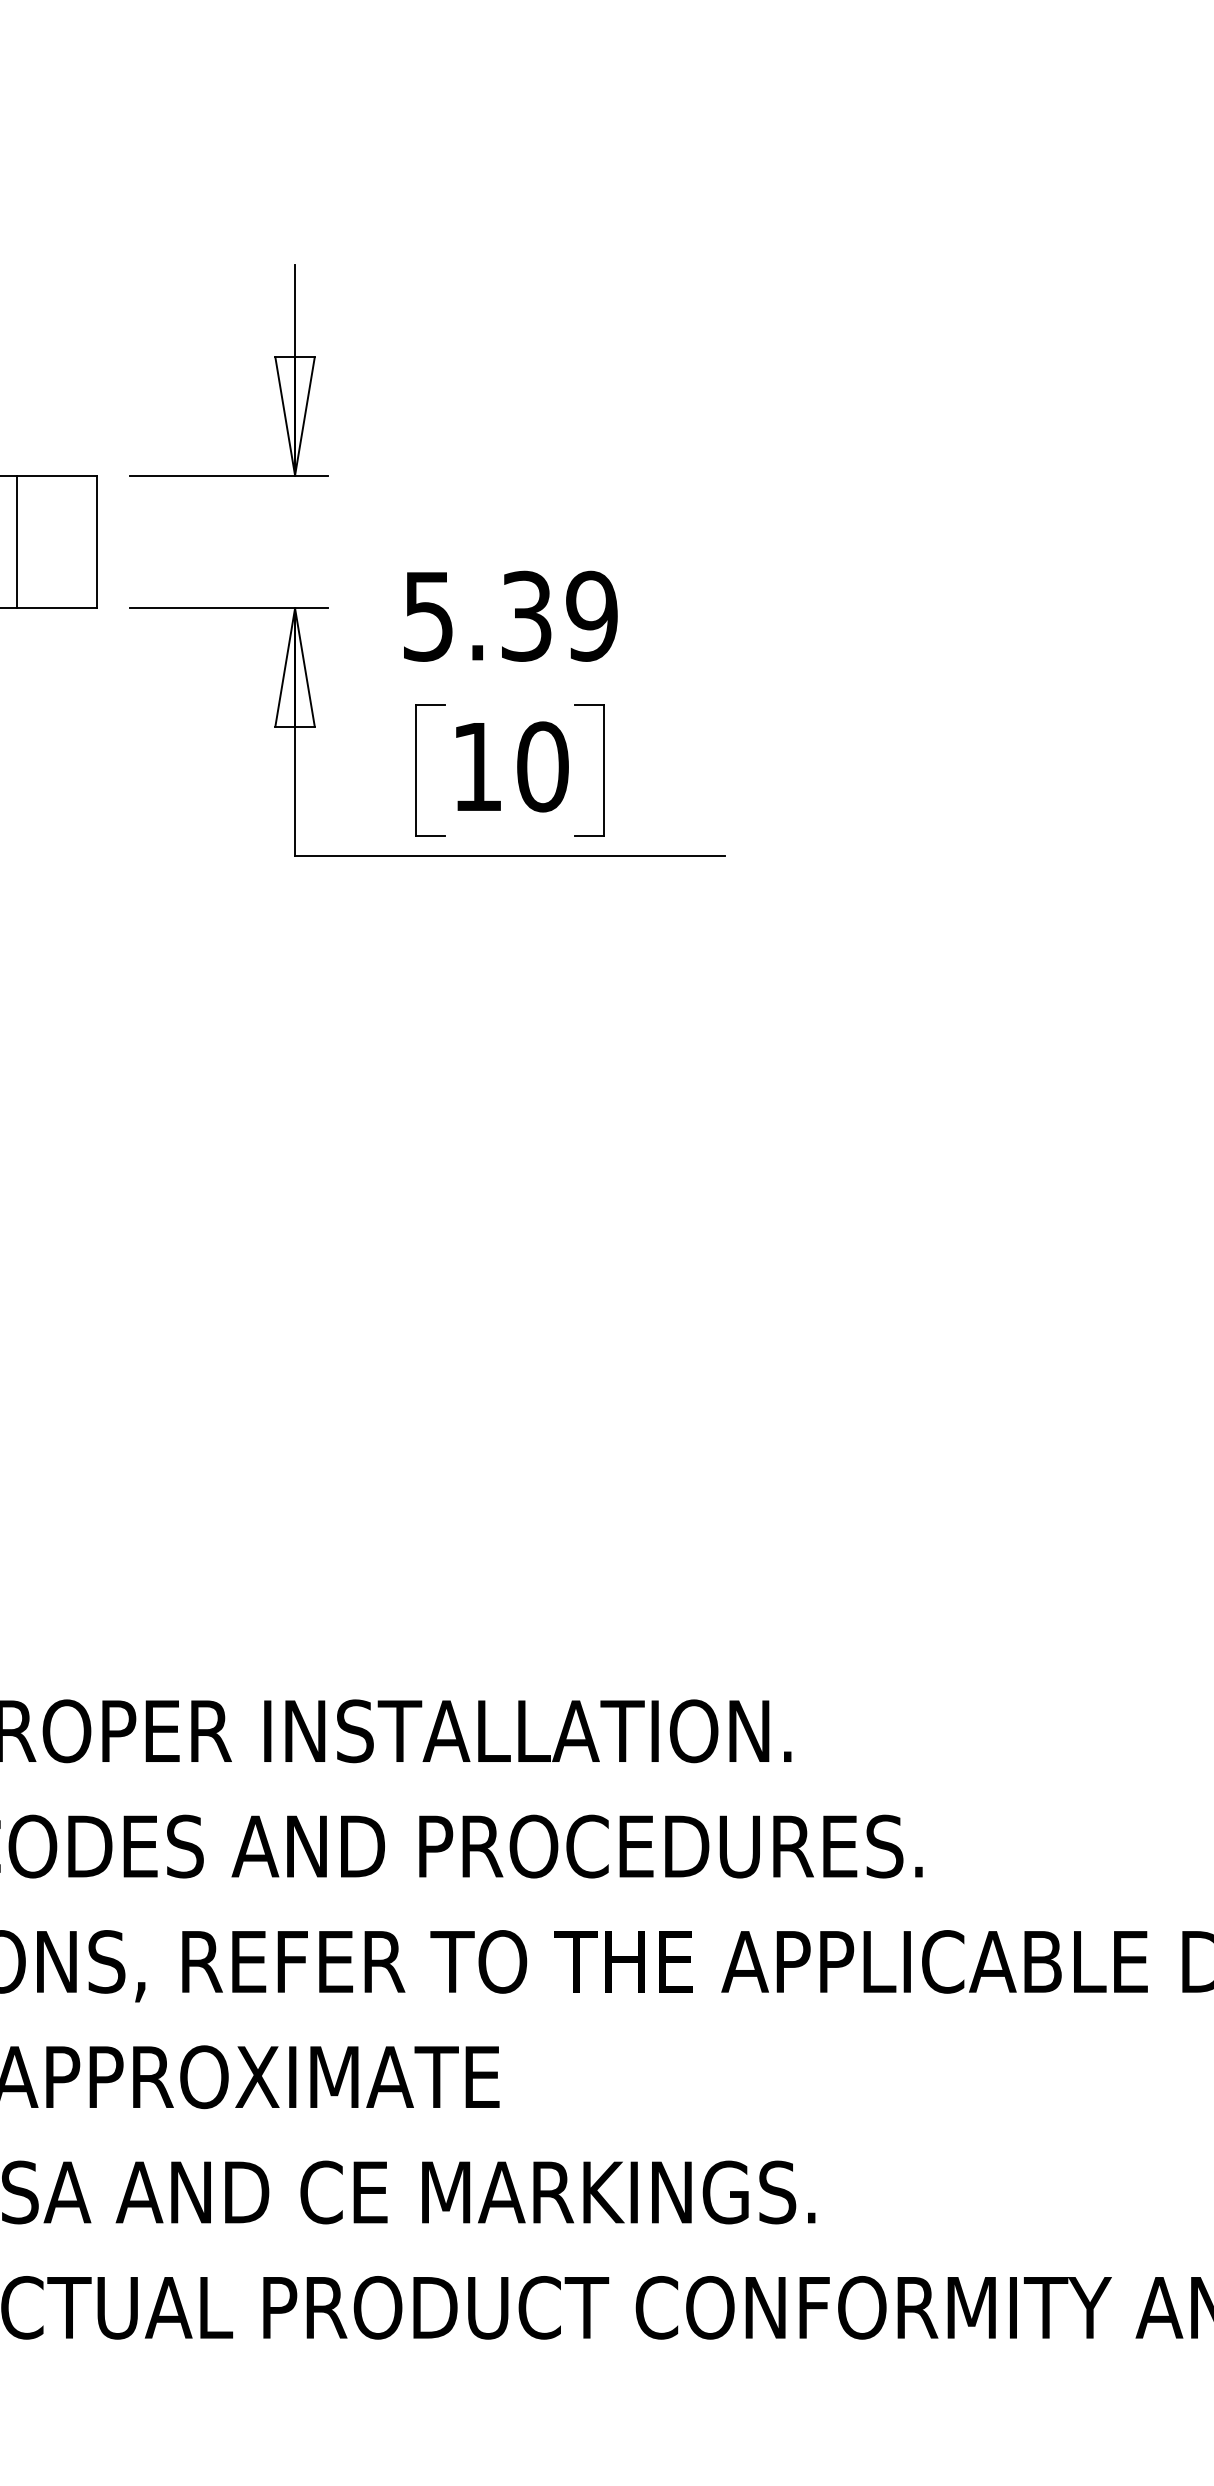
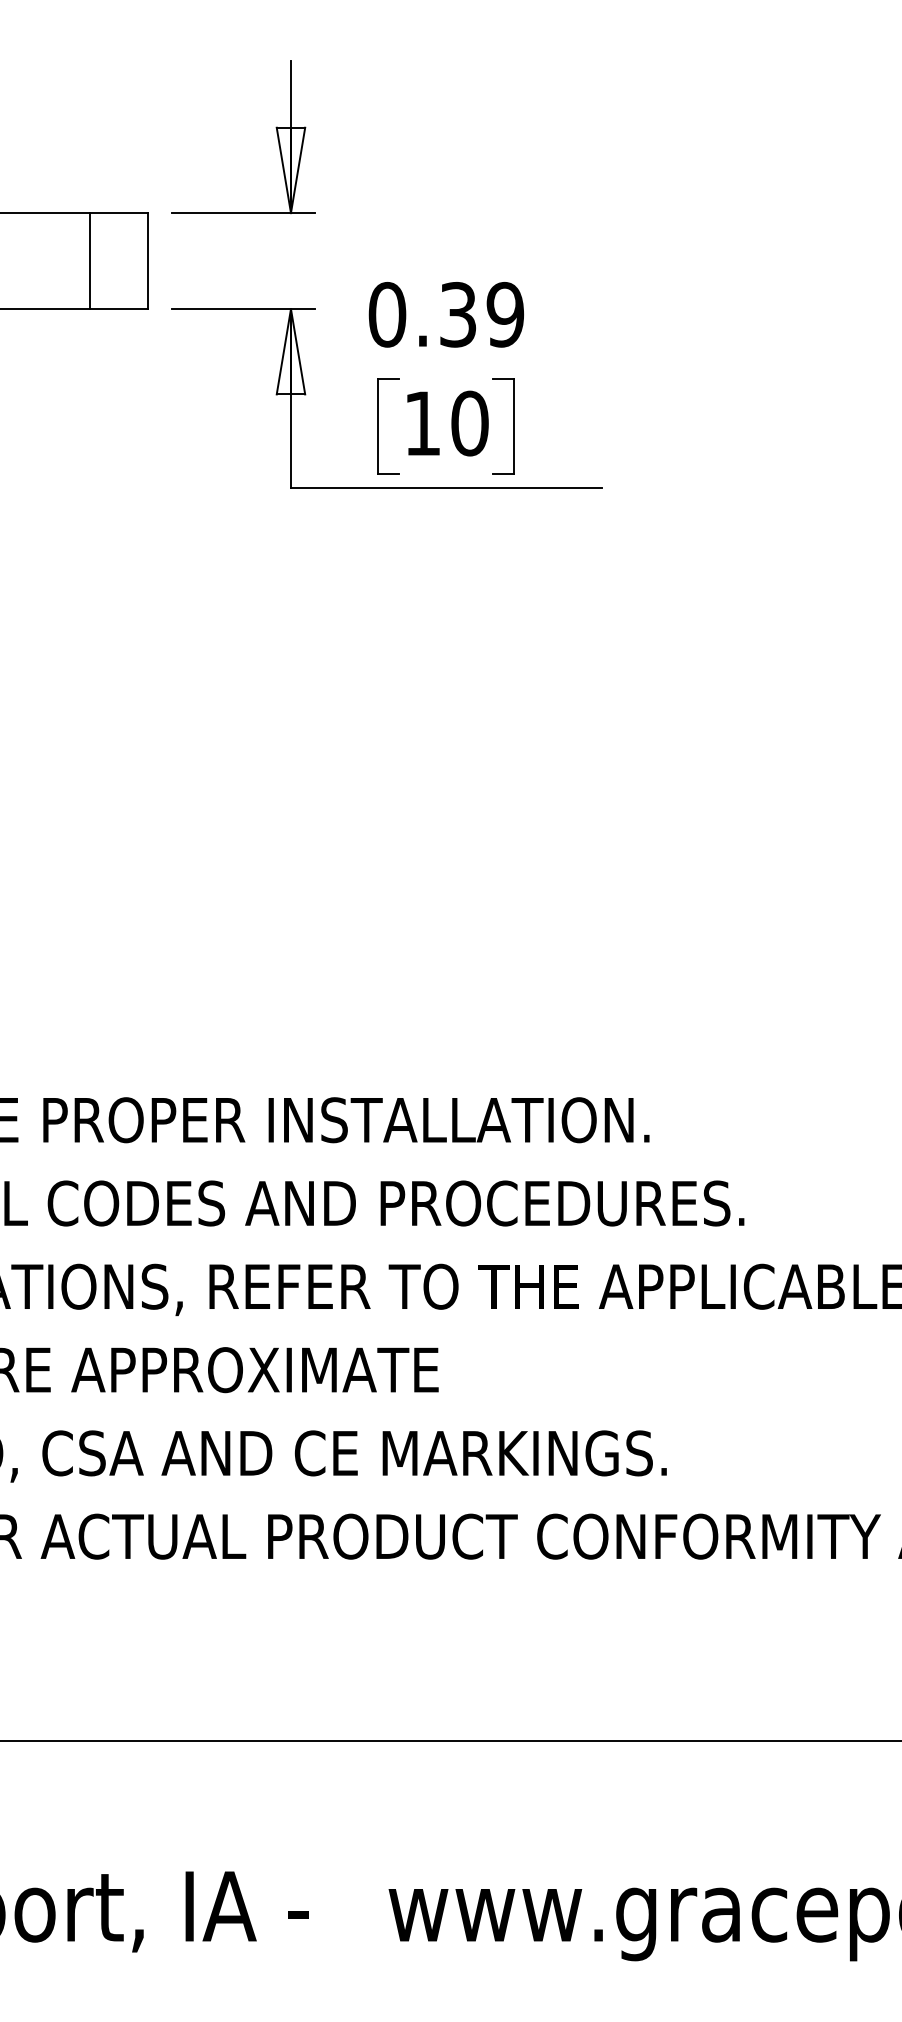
text: (428, 615) -> (387, 314), 5.39 -> 0.39

